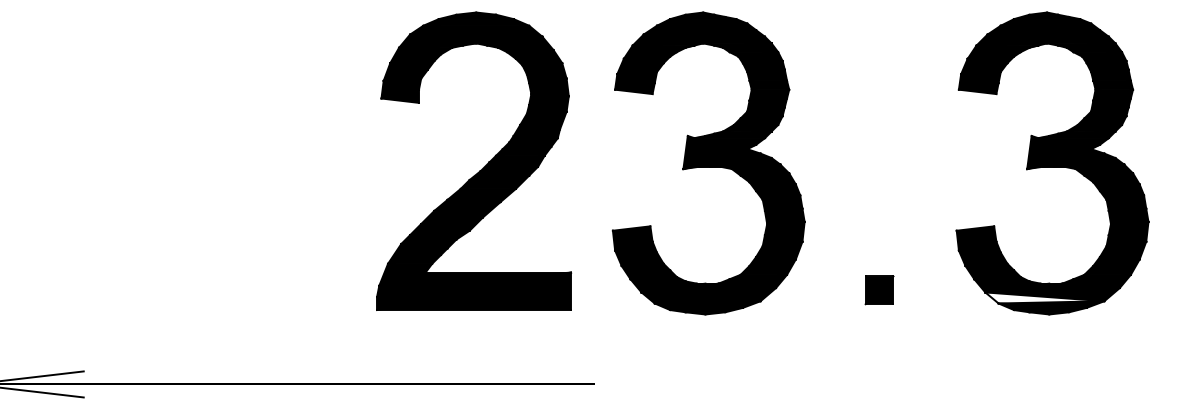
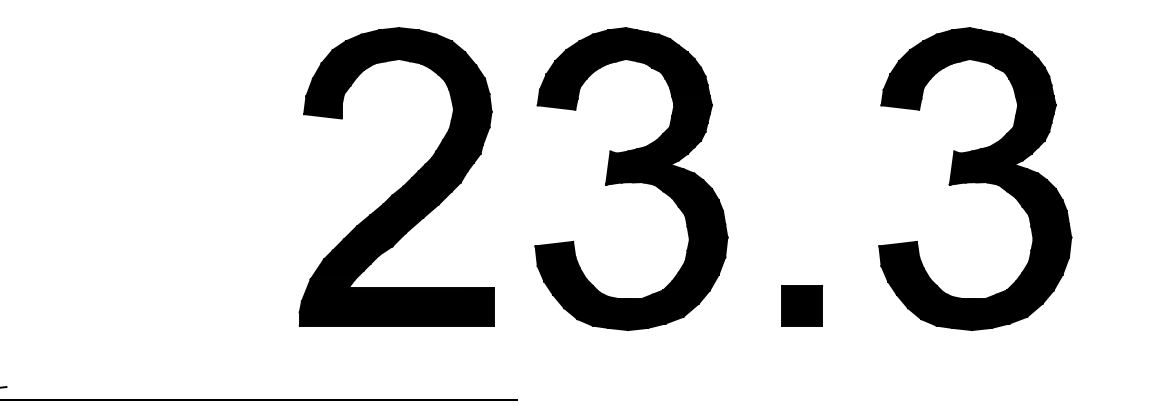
part: (879, 290) -> (802, 306), size x1.43
fill: (1044, 297) -> (967, 313), added

